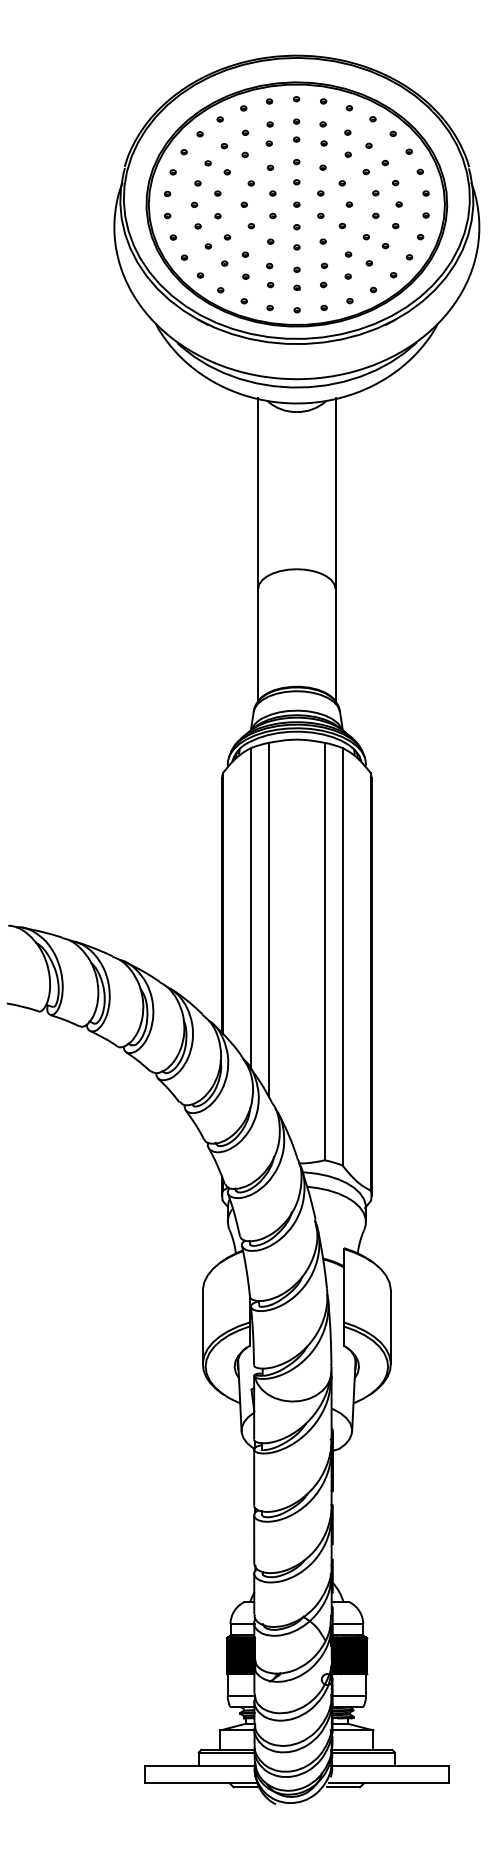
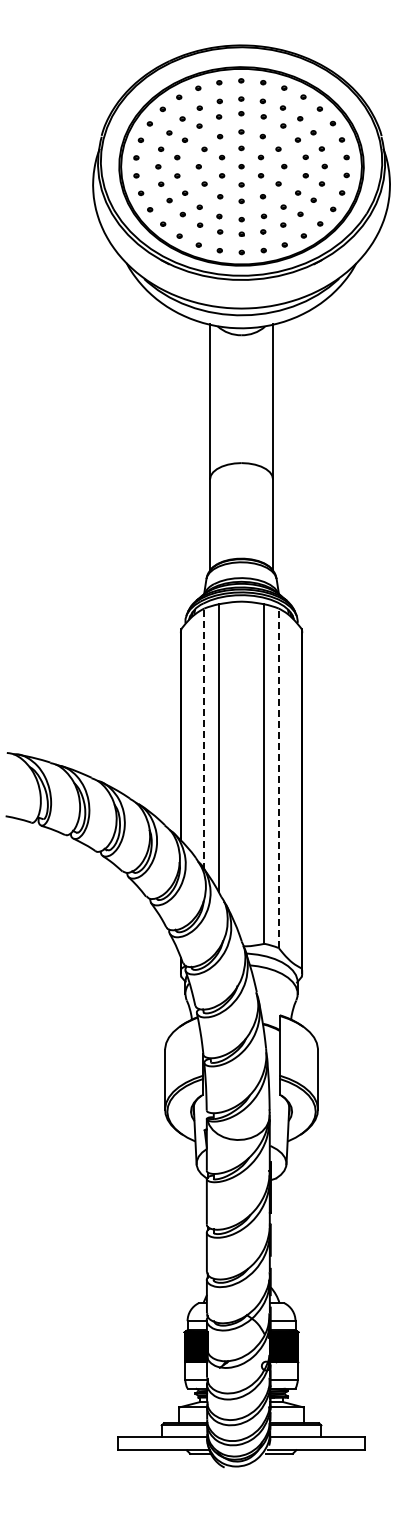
line: (251, 909) -> (204, 739), solid -> dashed
line: (342, 957) -> (278, 778), solid -> dashed

